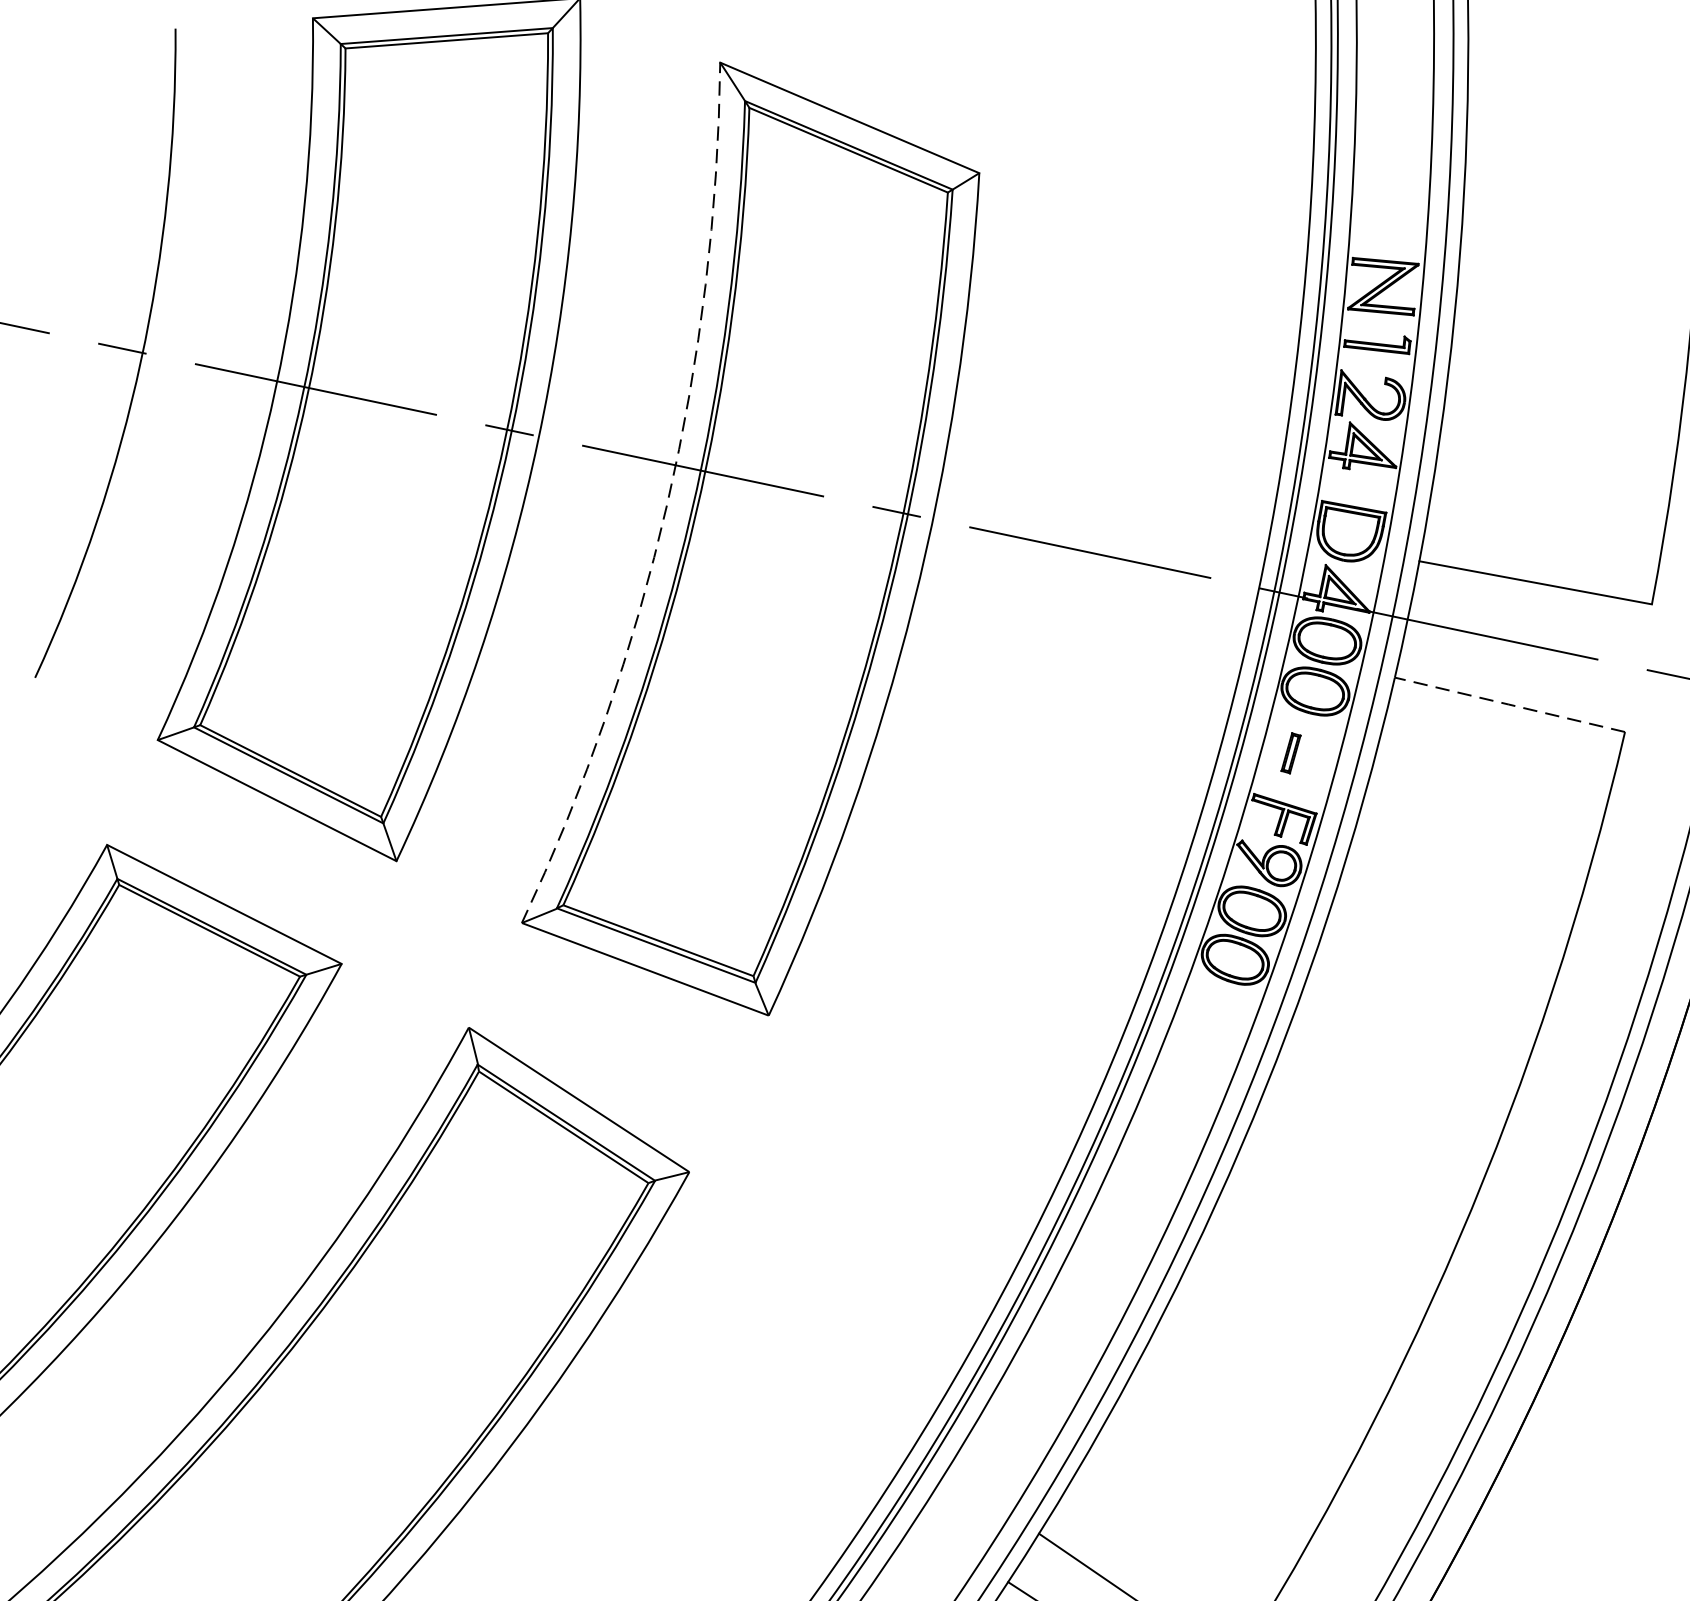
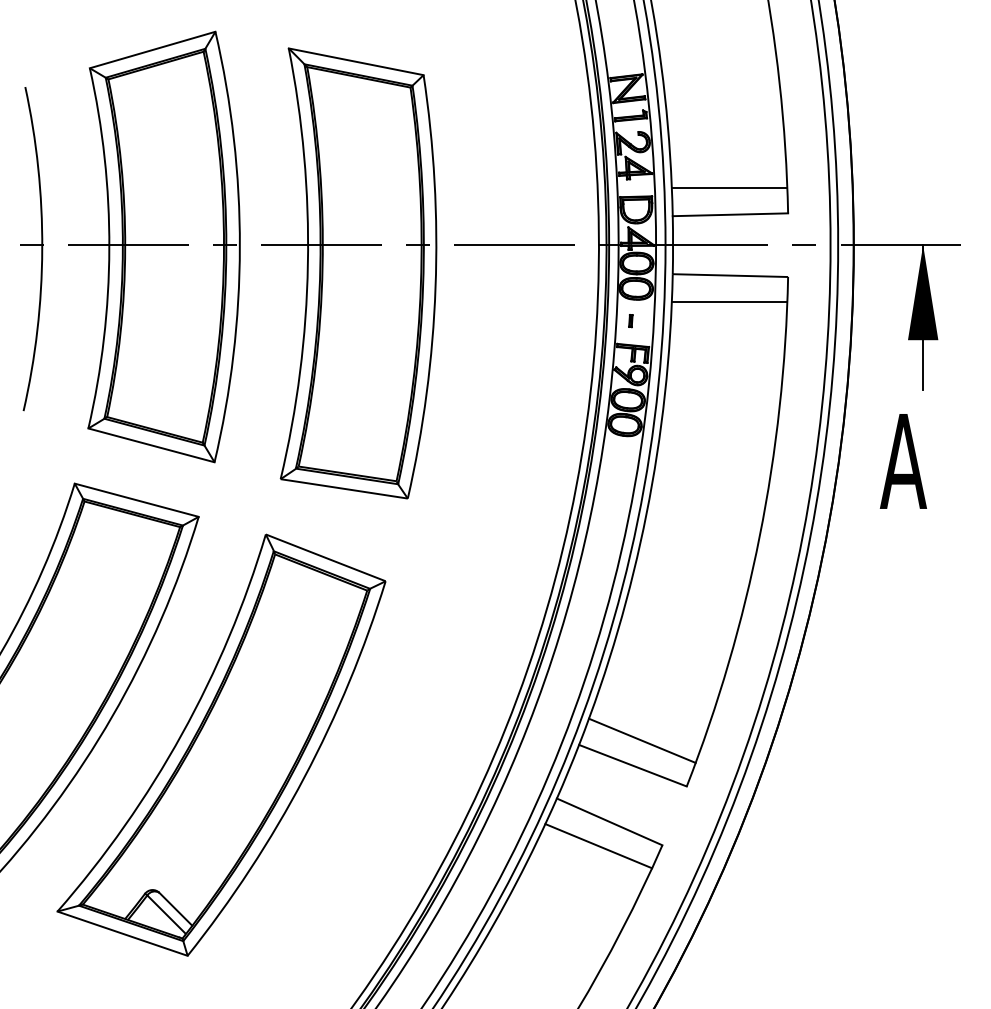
arc: (666, 503) -> (307, 264), dashed -> solid
line: (1544, 529) -> (729, 188), added
line: (1508, 704) -> (729, 275), dashed -> solid
part: (1290, 754) -> (630, 321), size x0.62
line: (1496, 758) -> (729, 302), added

